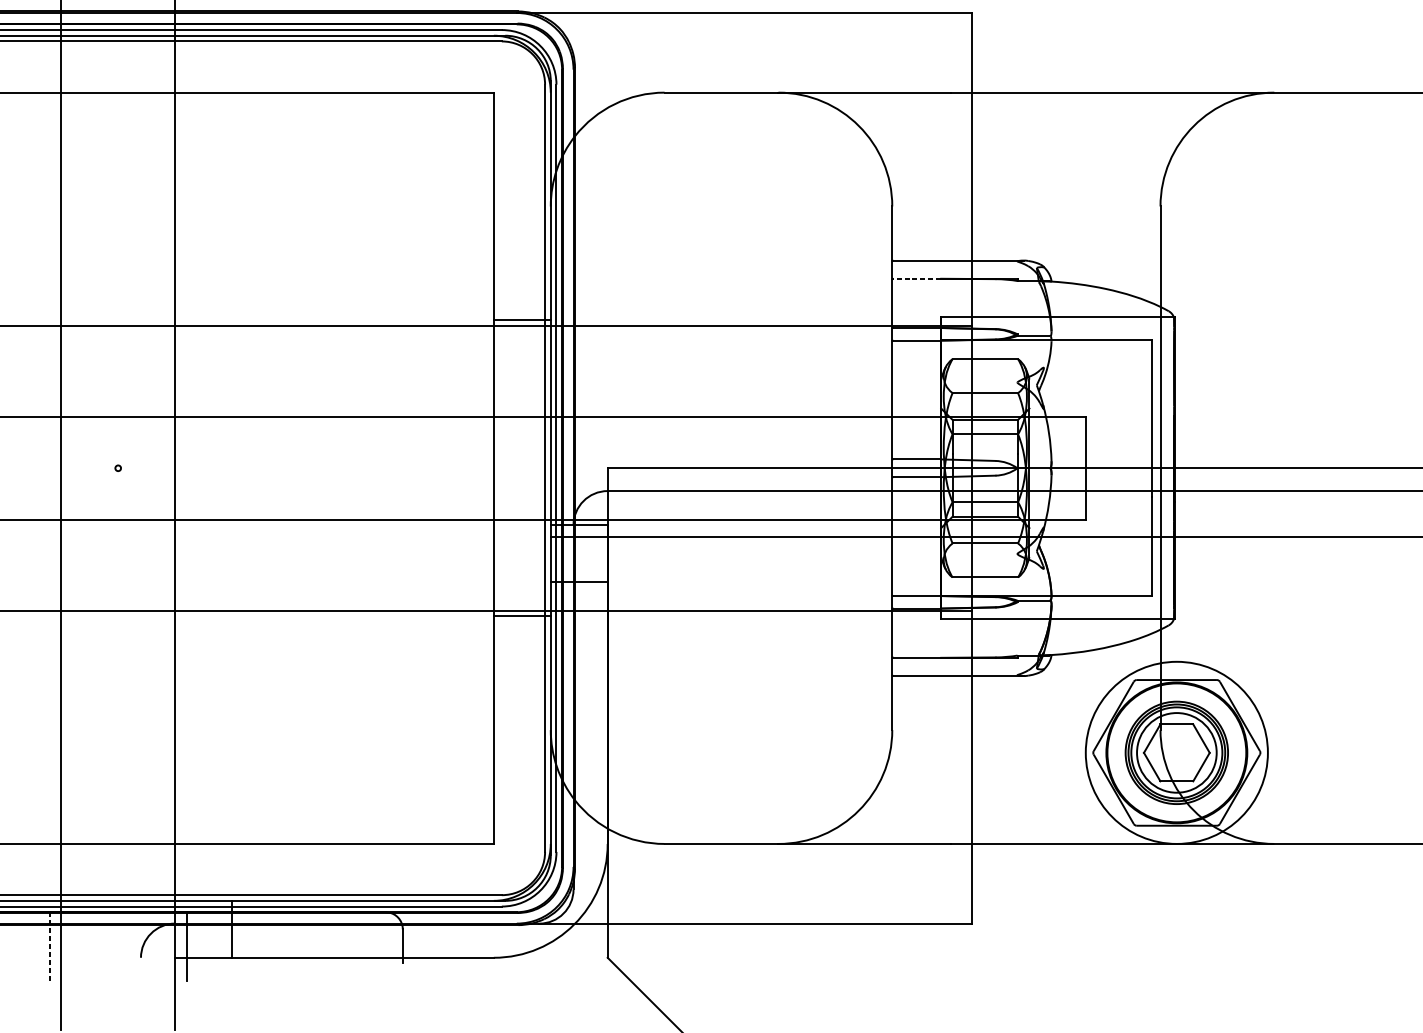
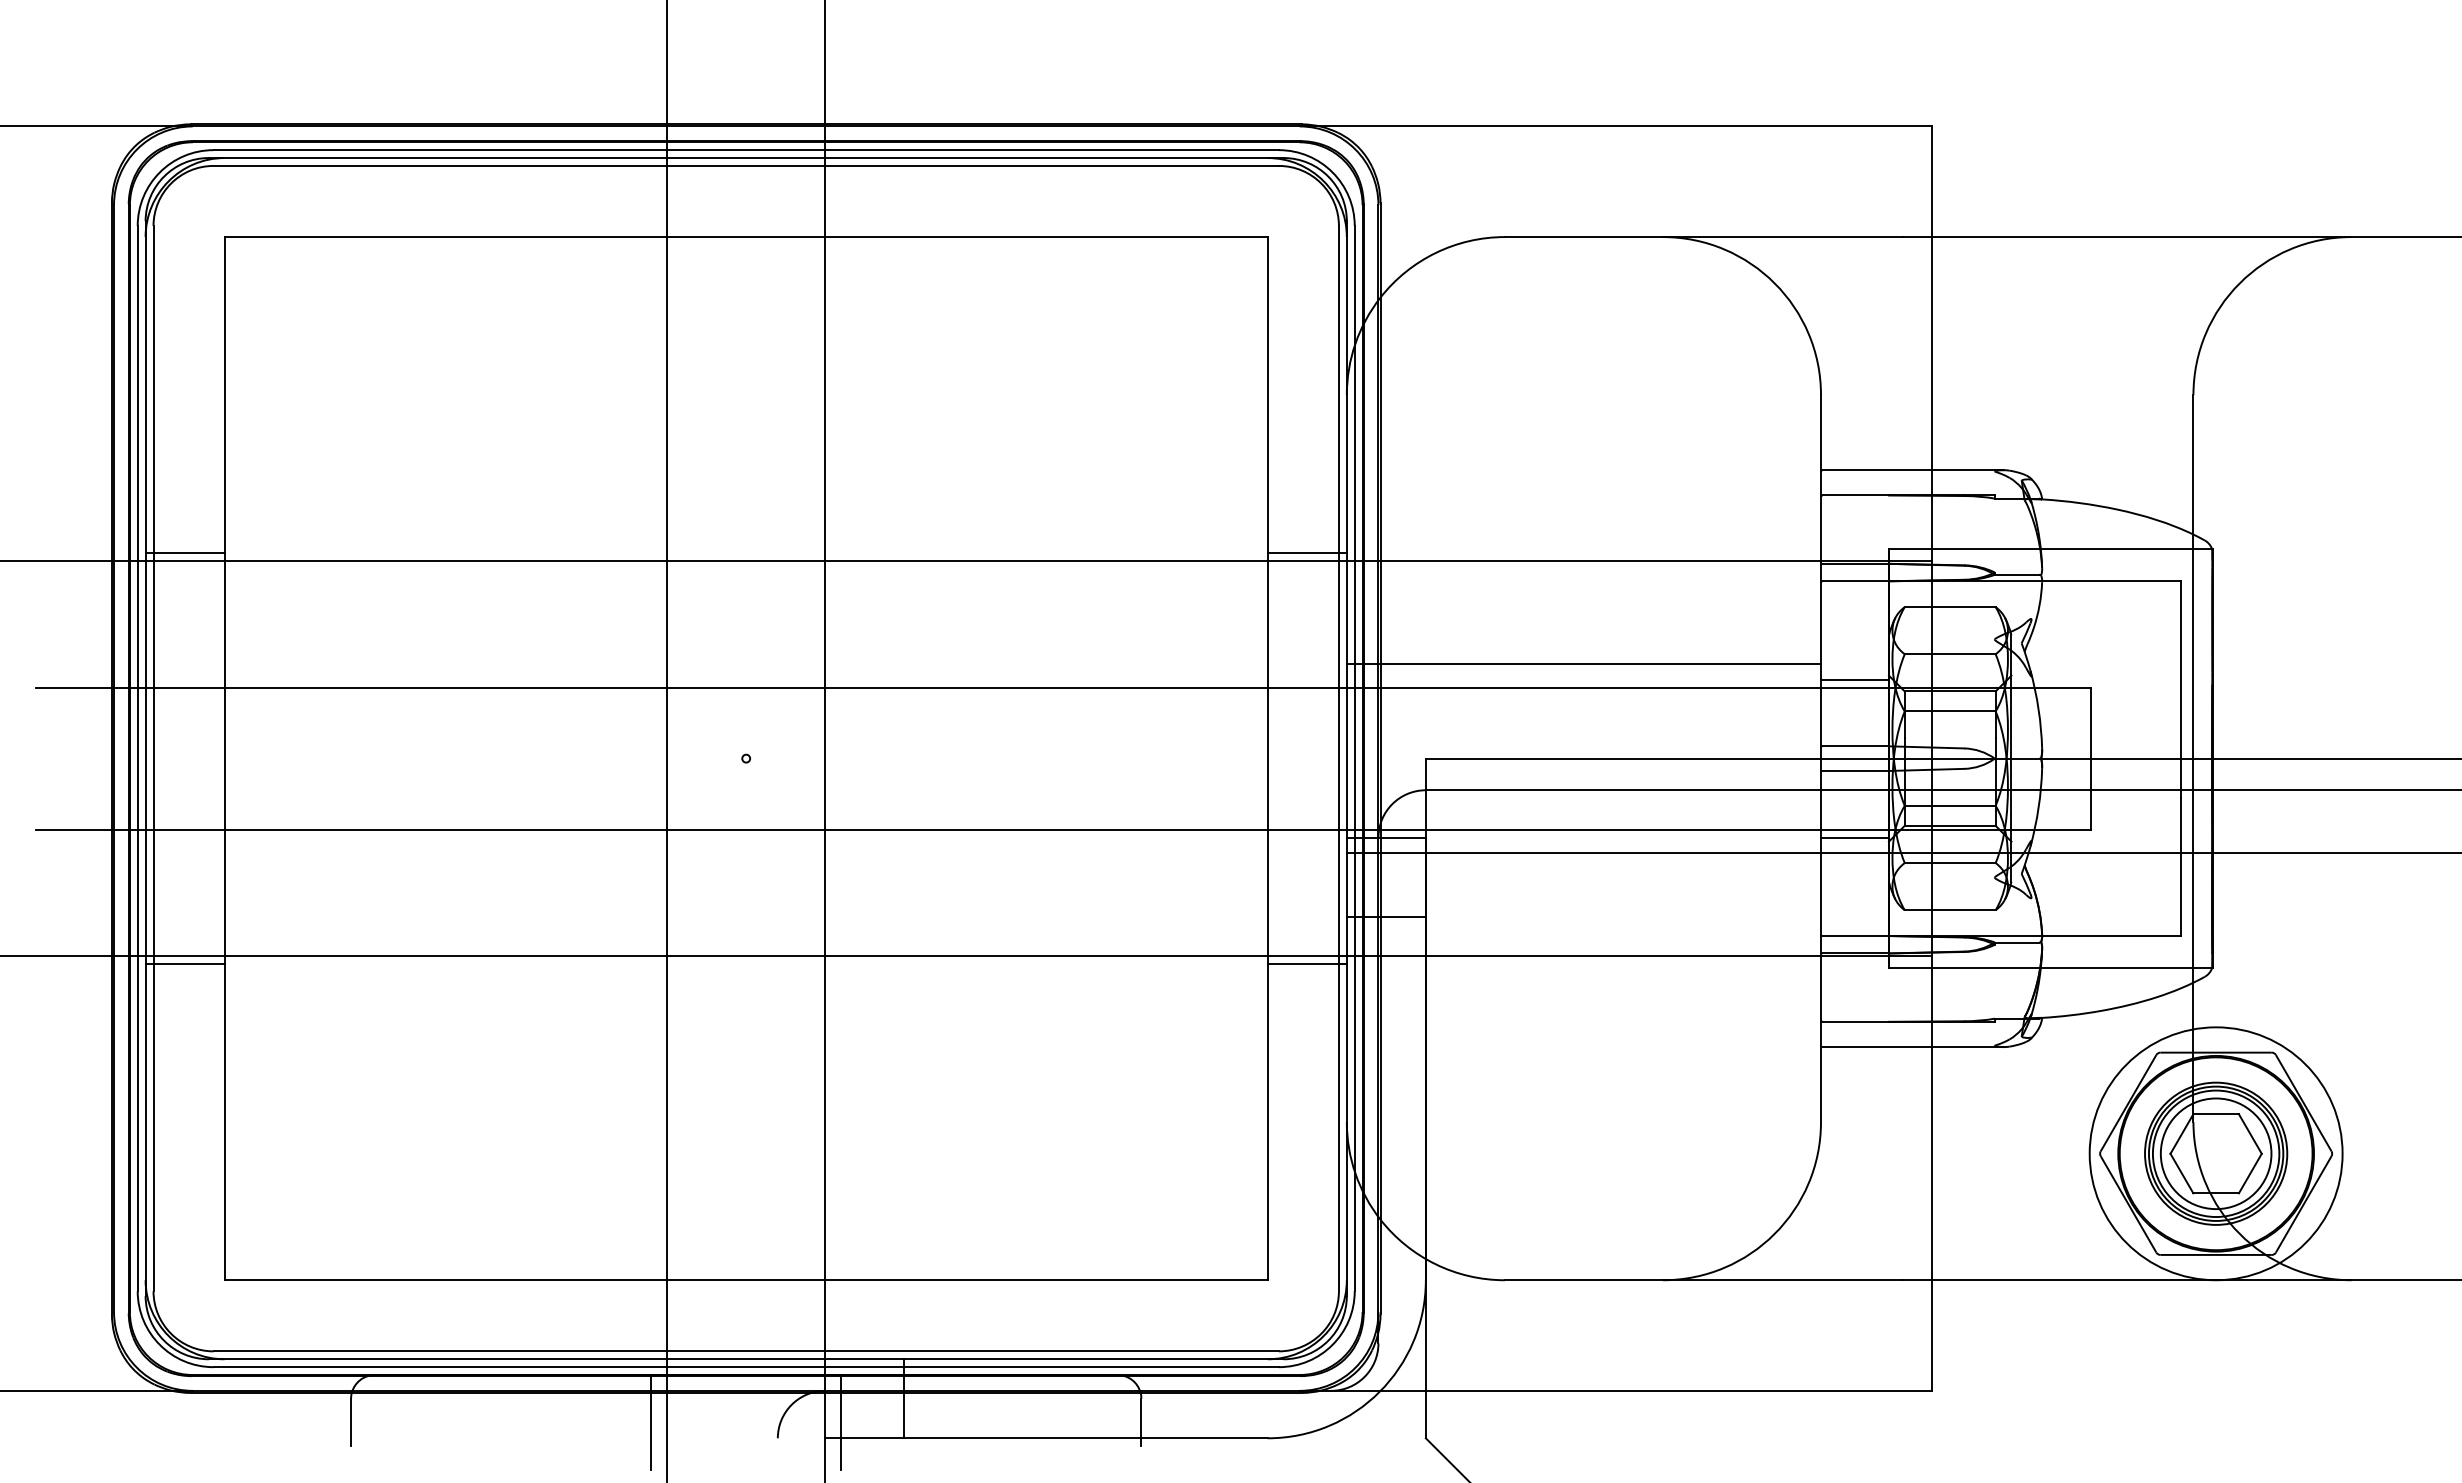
line: (917, 278) -> (1855, 495), dashed -> solid
line: (721, 399) -> (1583, 663), added
line: (916, 411) -> (1854, 679), added
line: (916, 525) -> (1854, 837), added
line: (50, 945) -> (651, 1421), dashed -> solid

